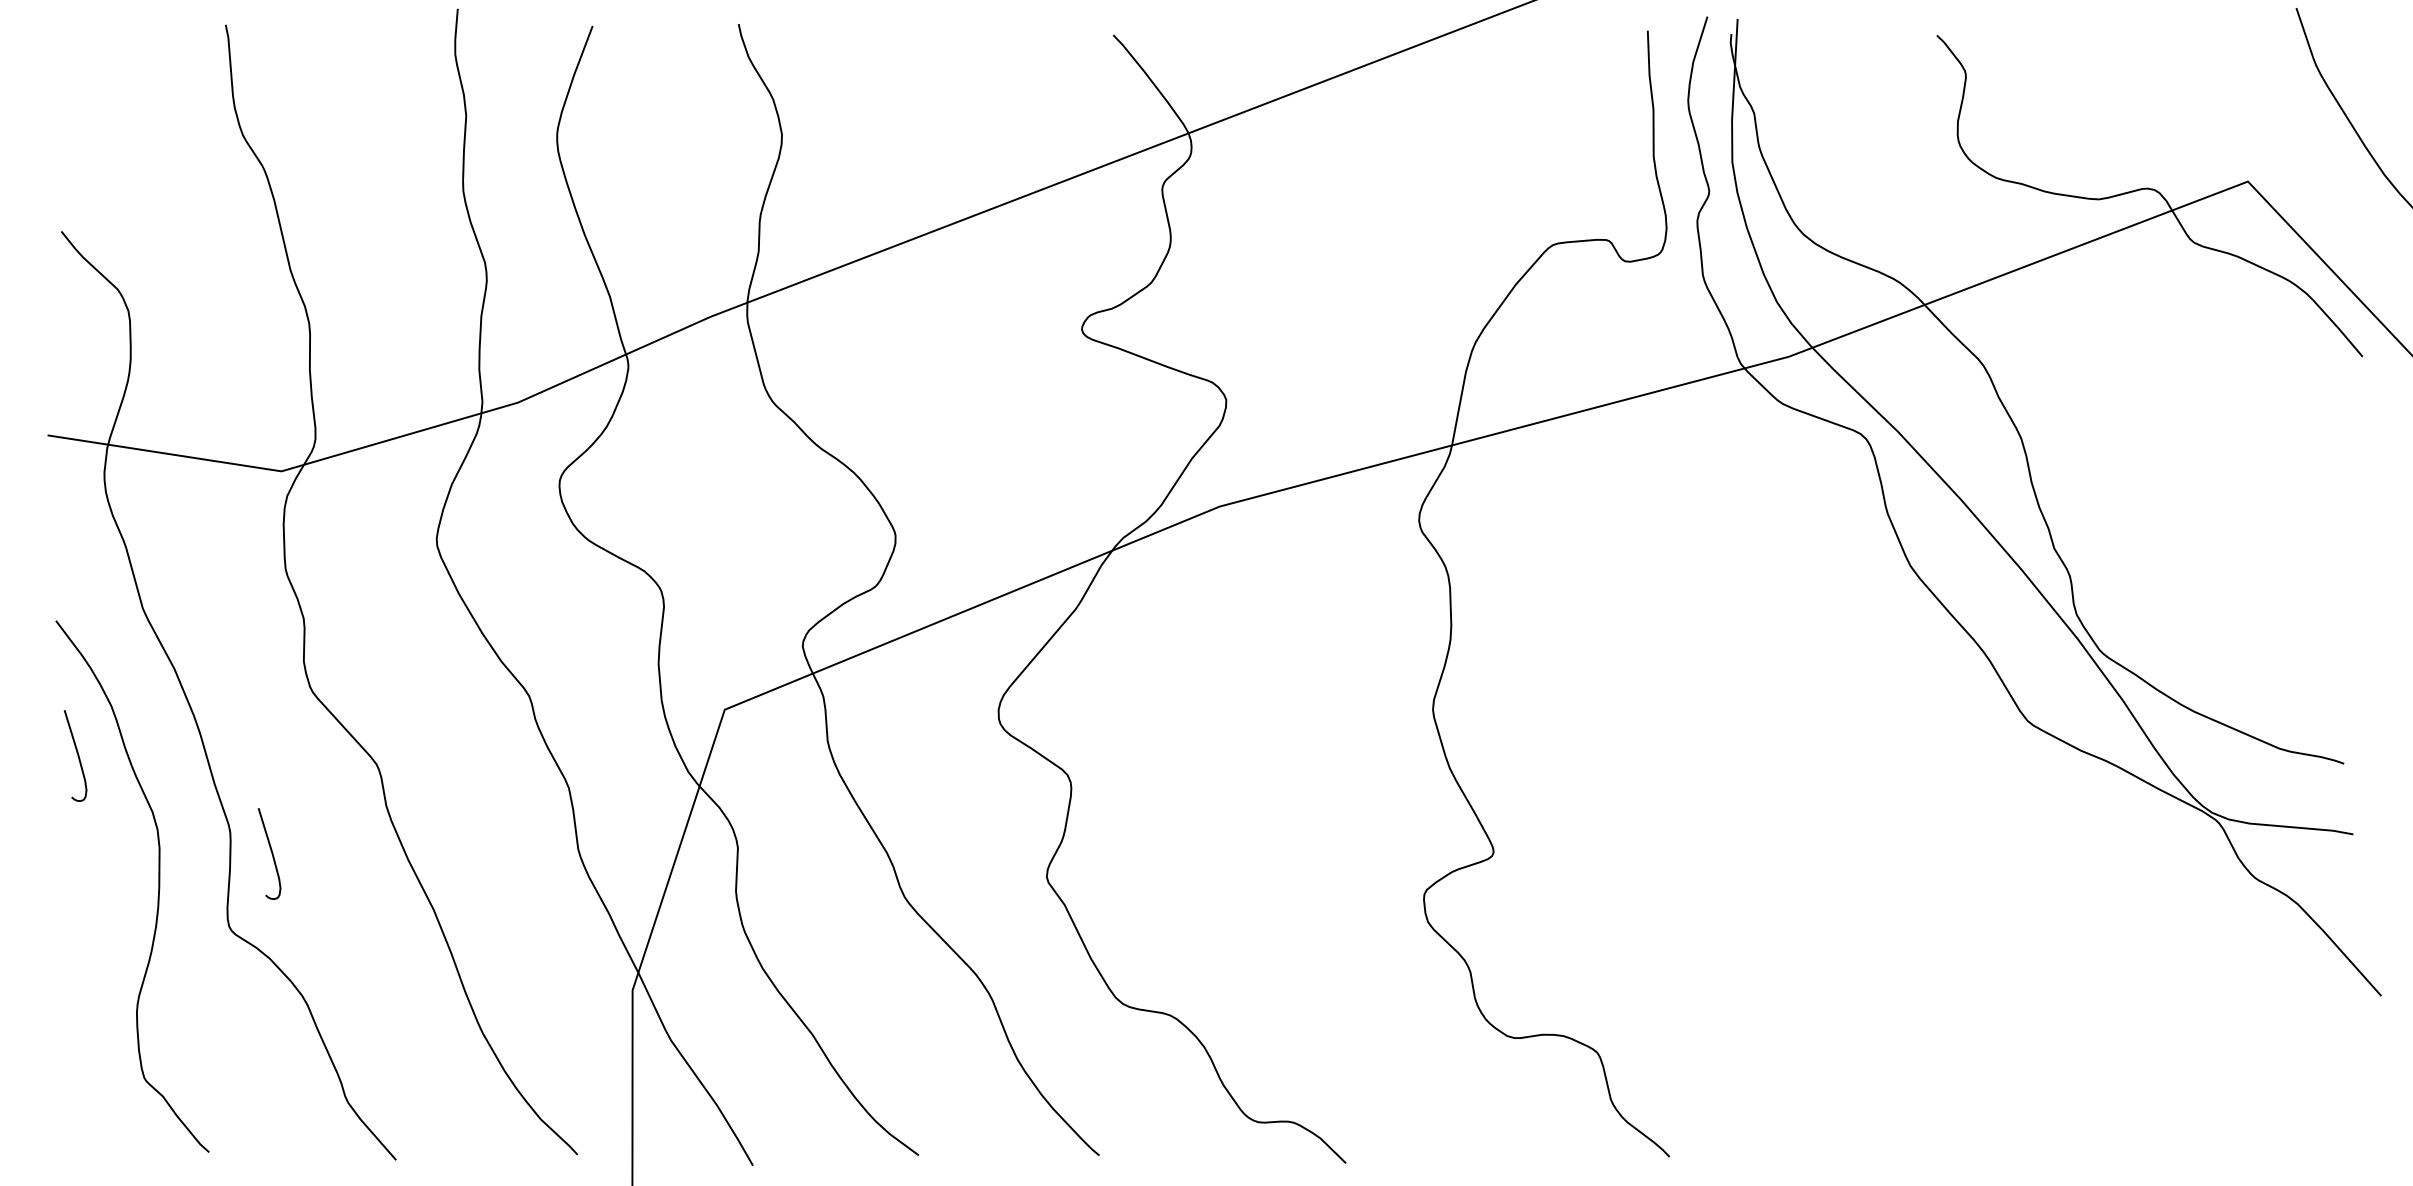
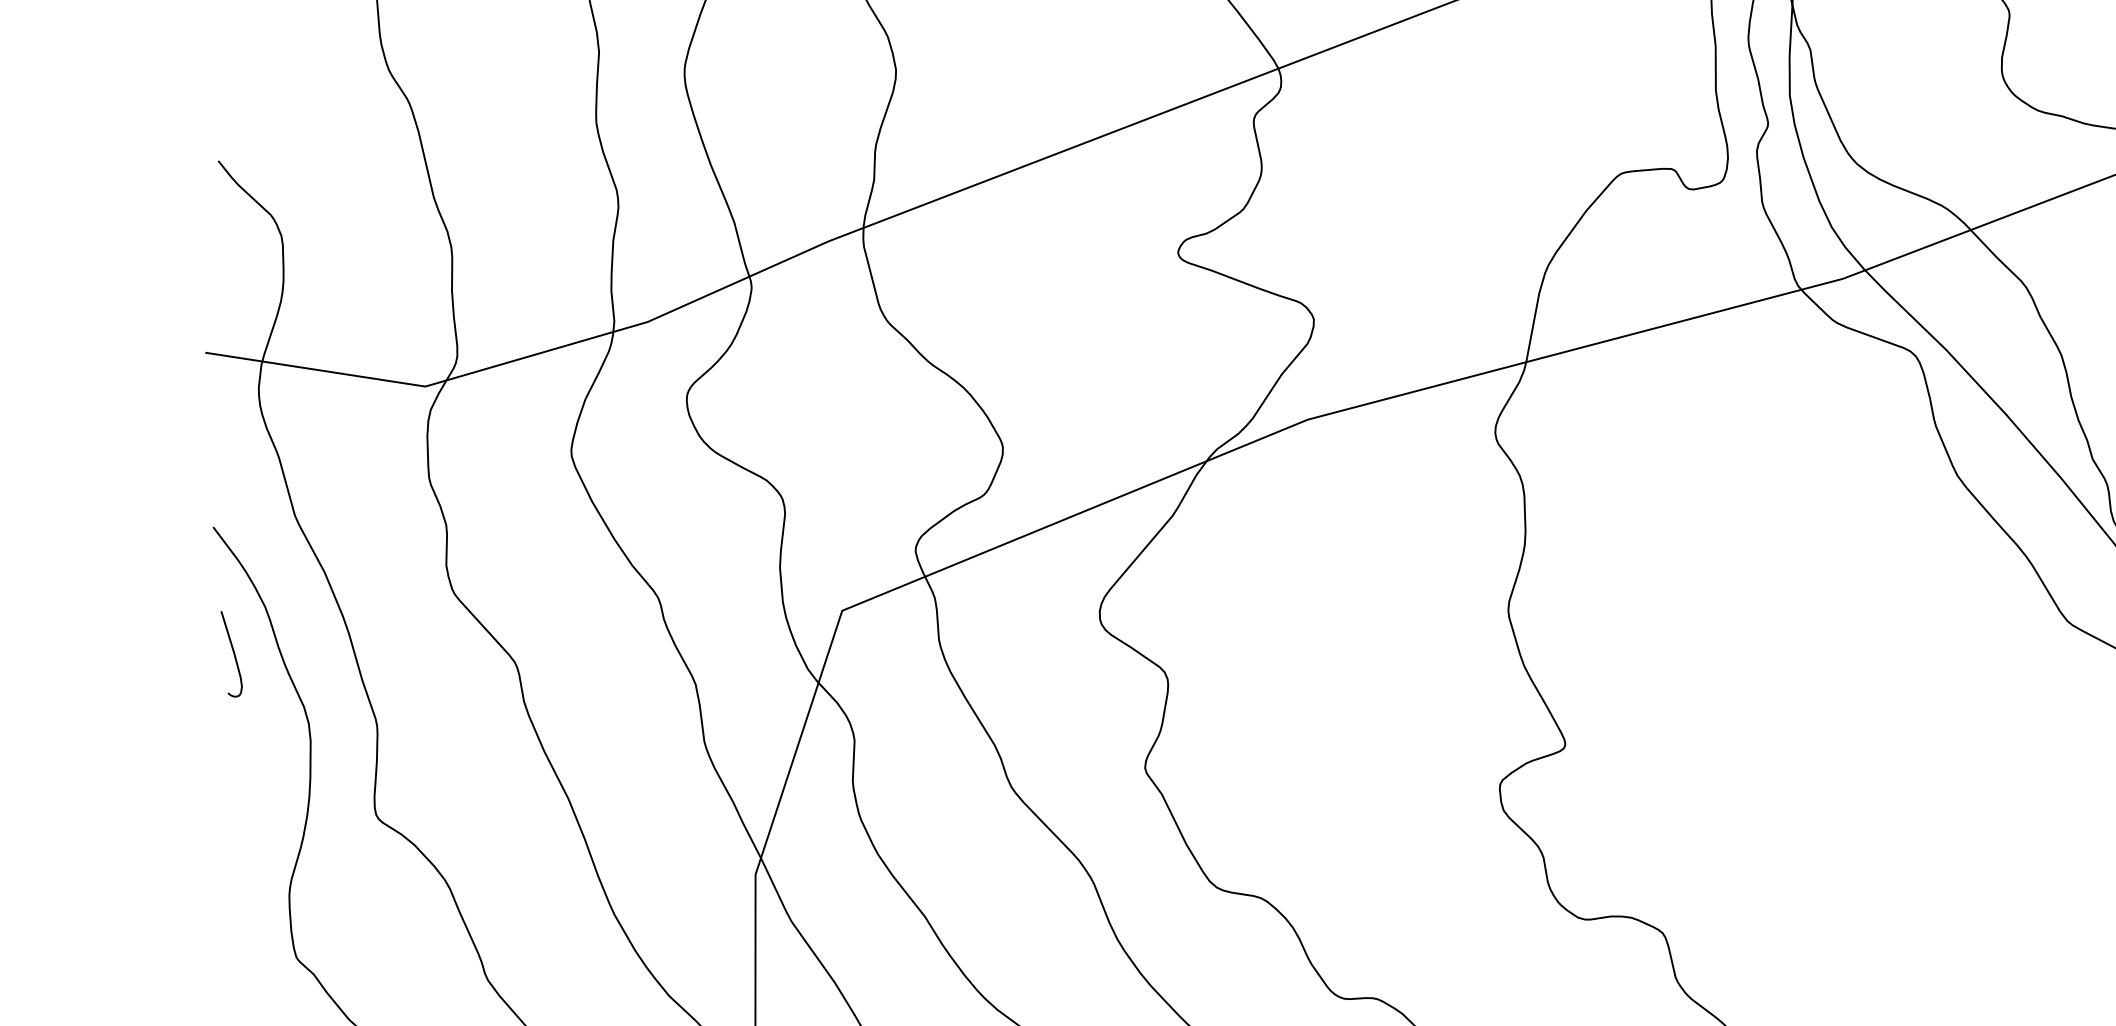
curve: (271, 853) -> (415, 745), removed

